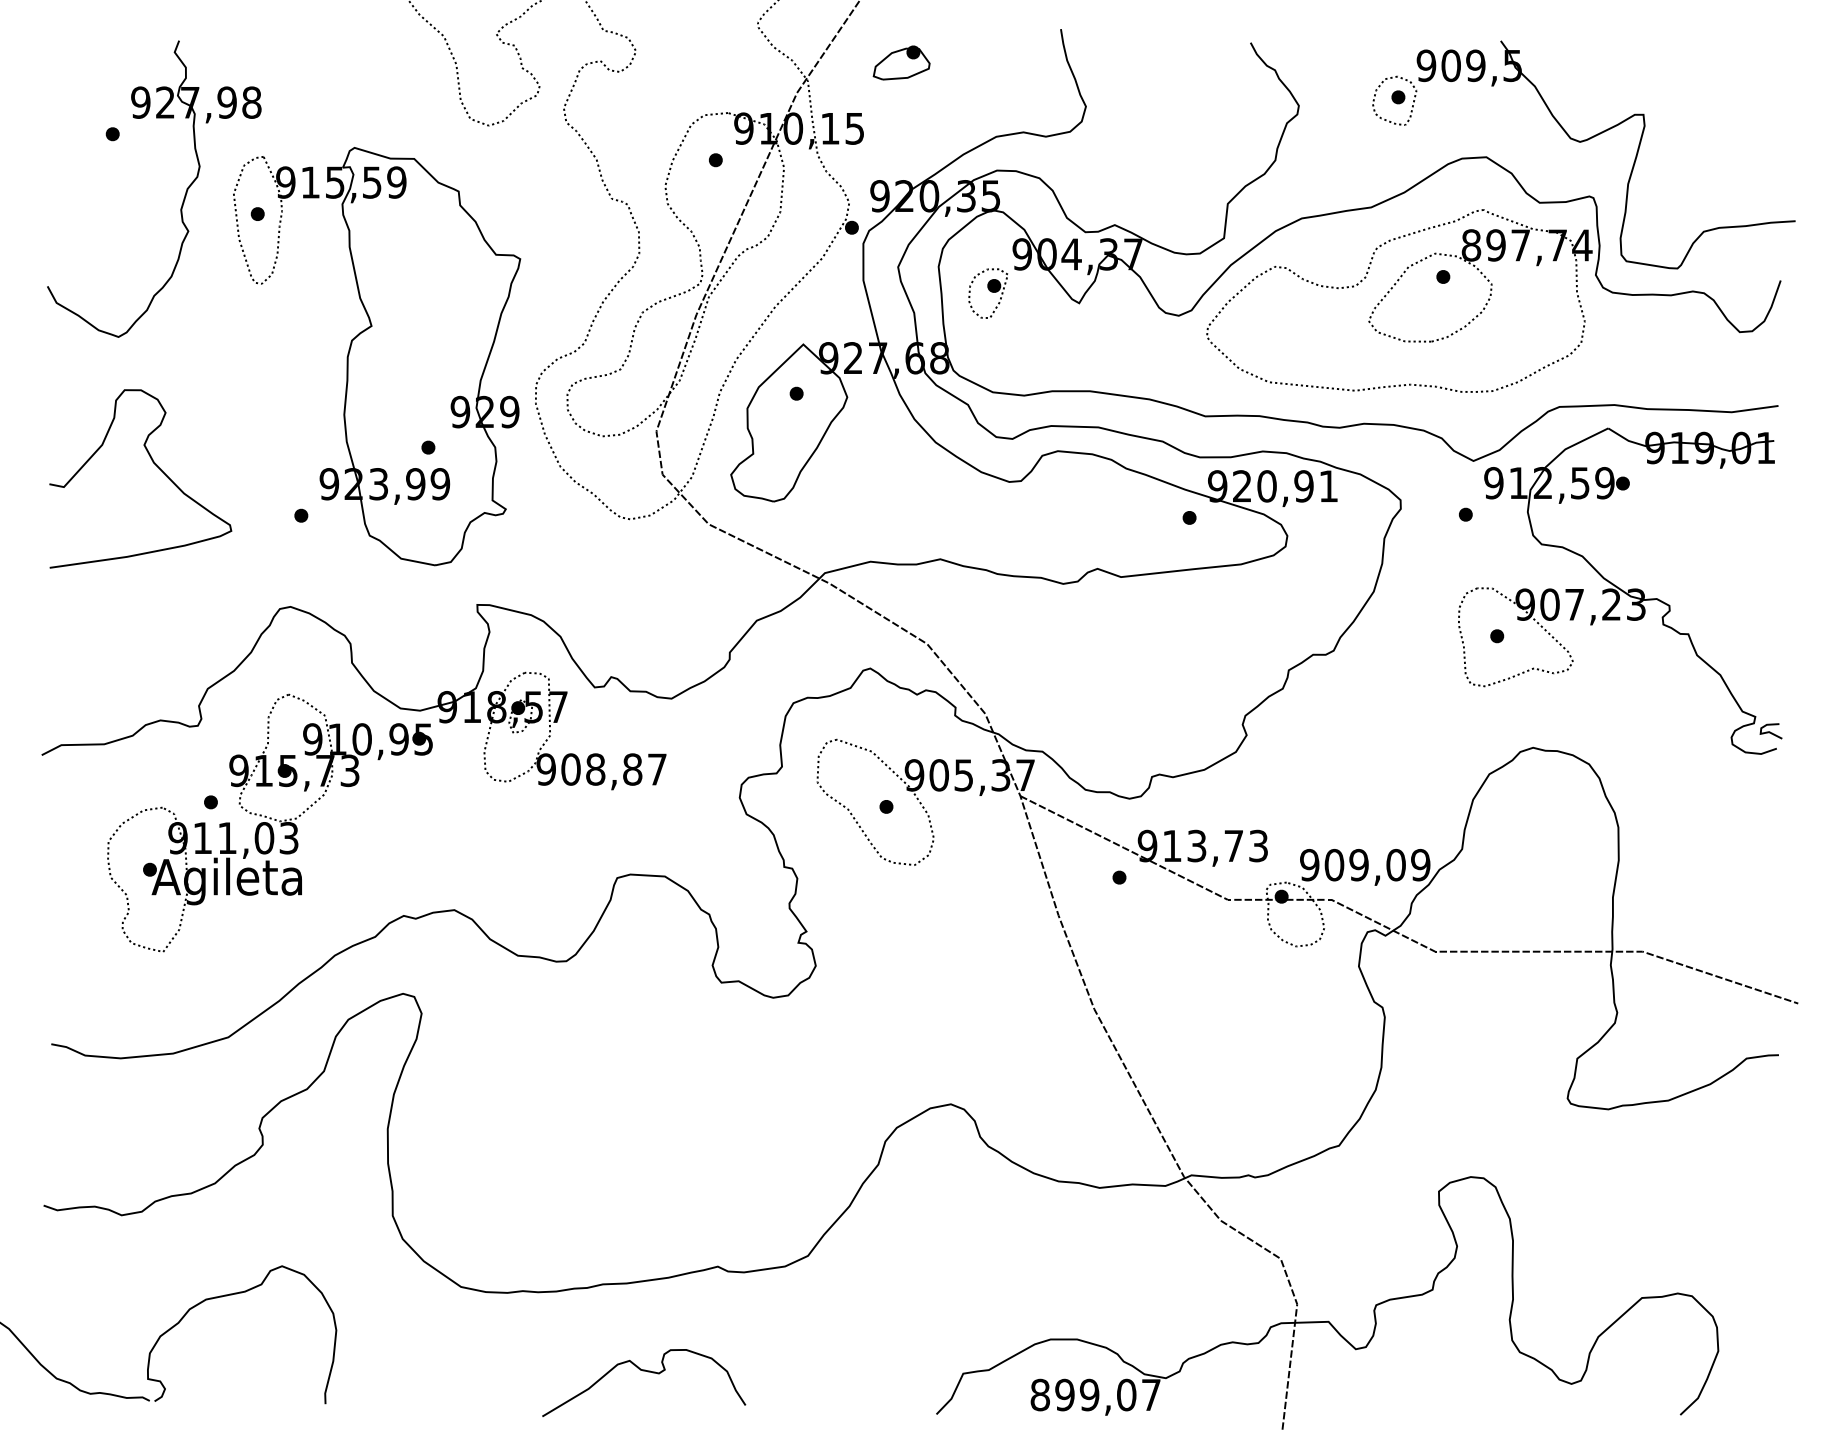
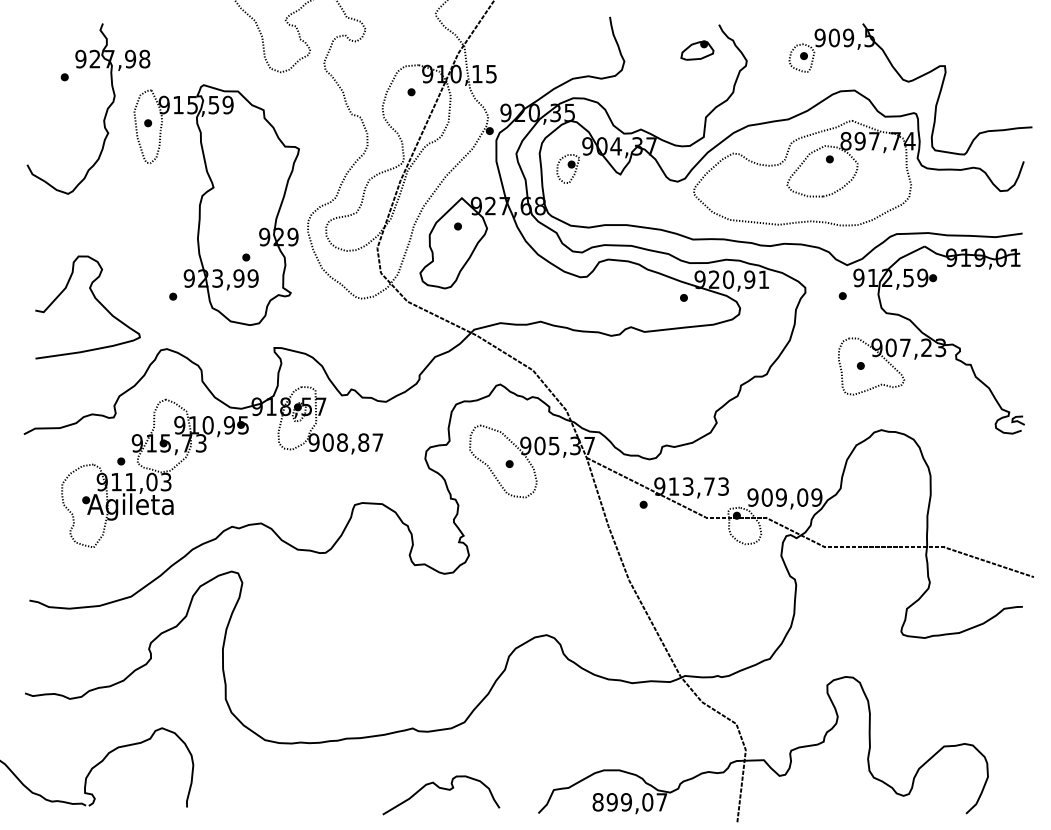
part: (901, 63) -> (697, 50), moved
curve: (154, 464) -> (95, 299), moved
curve: (644, 1372) -> (441, 789), moved

